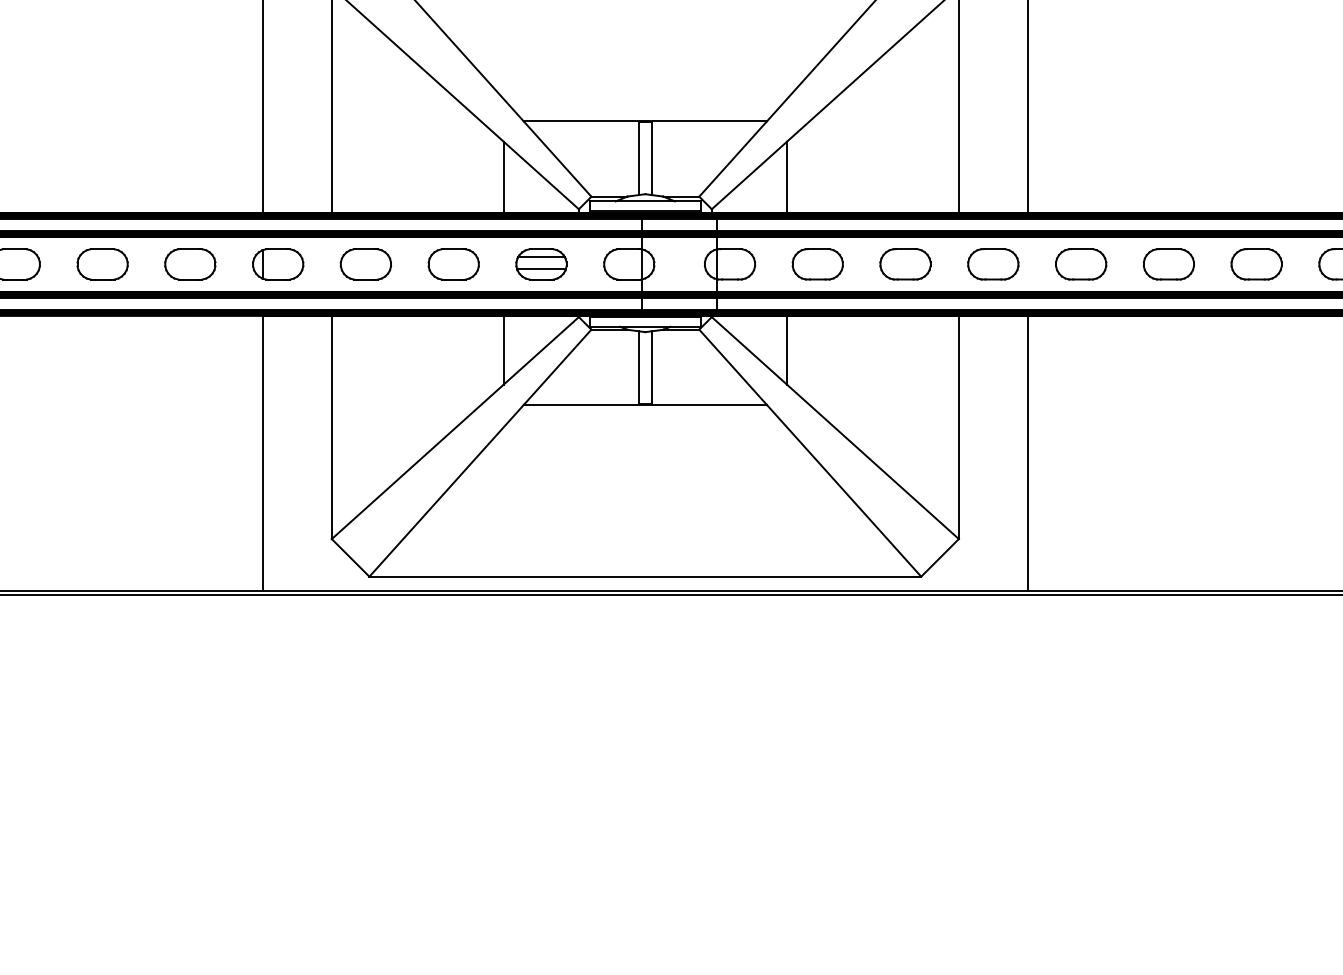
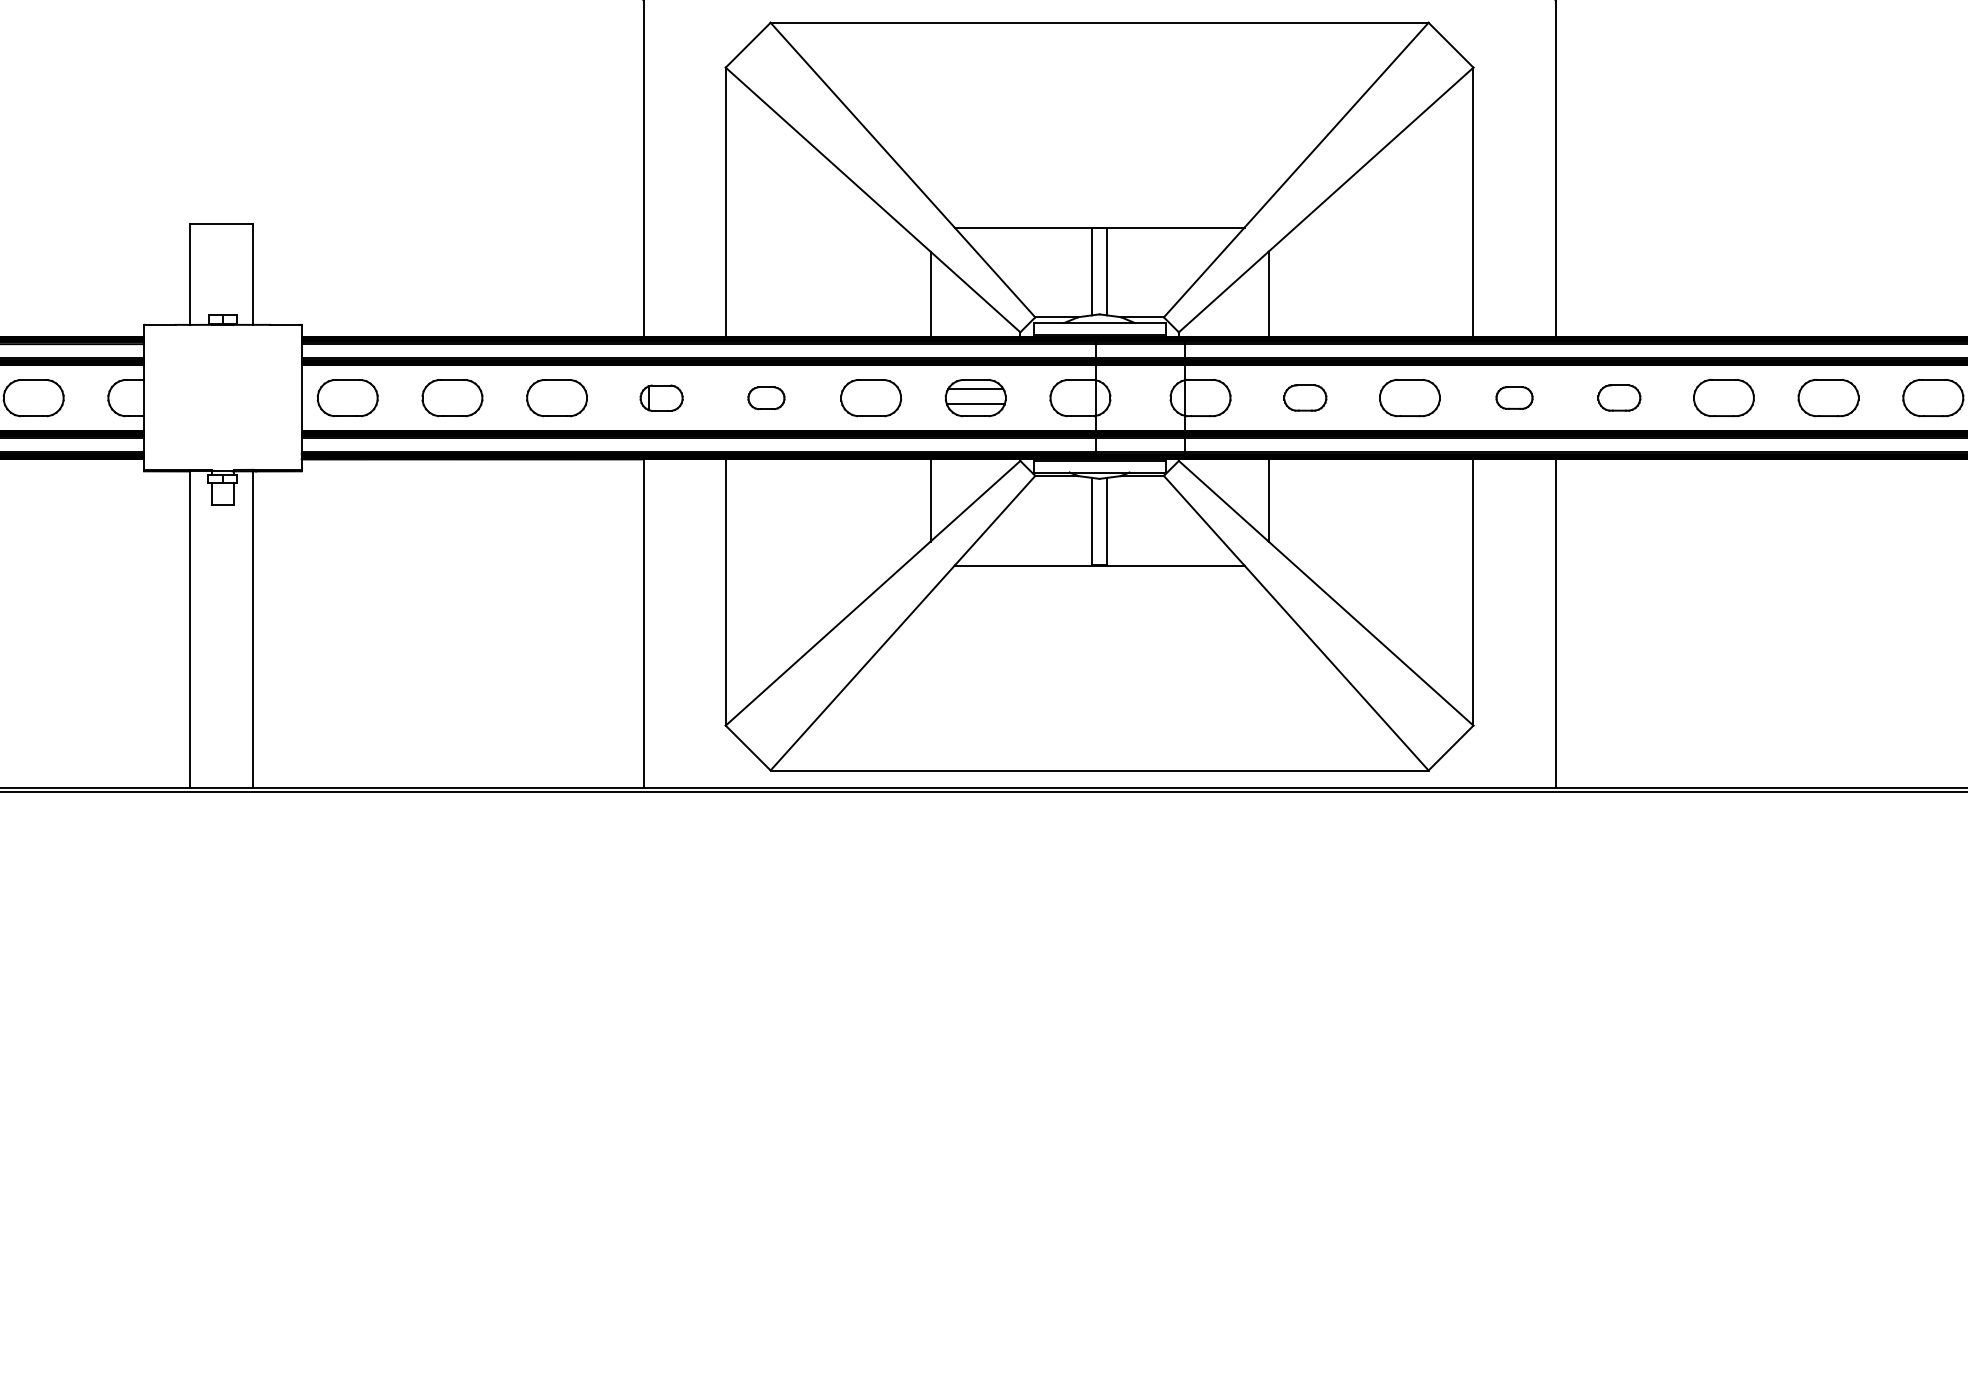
part: (818, 263) -> (1305, 397), size x0.7
part: (993, 263) -> (1514, 397), size x0.6
part: (1081, 263) -> (1619, 397), size x0.7
part: (277, 264) -> (661, 398), size x0.7
part: (365, 264) -> (766, 398), size x0.6

